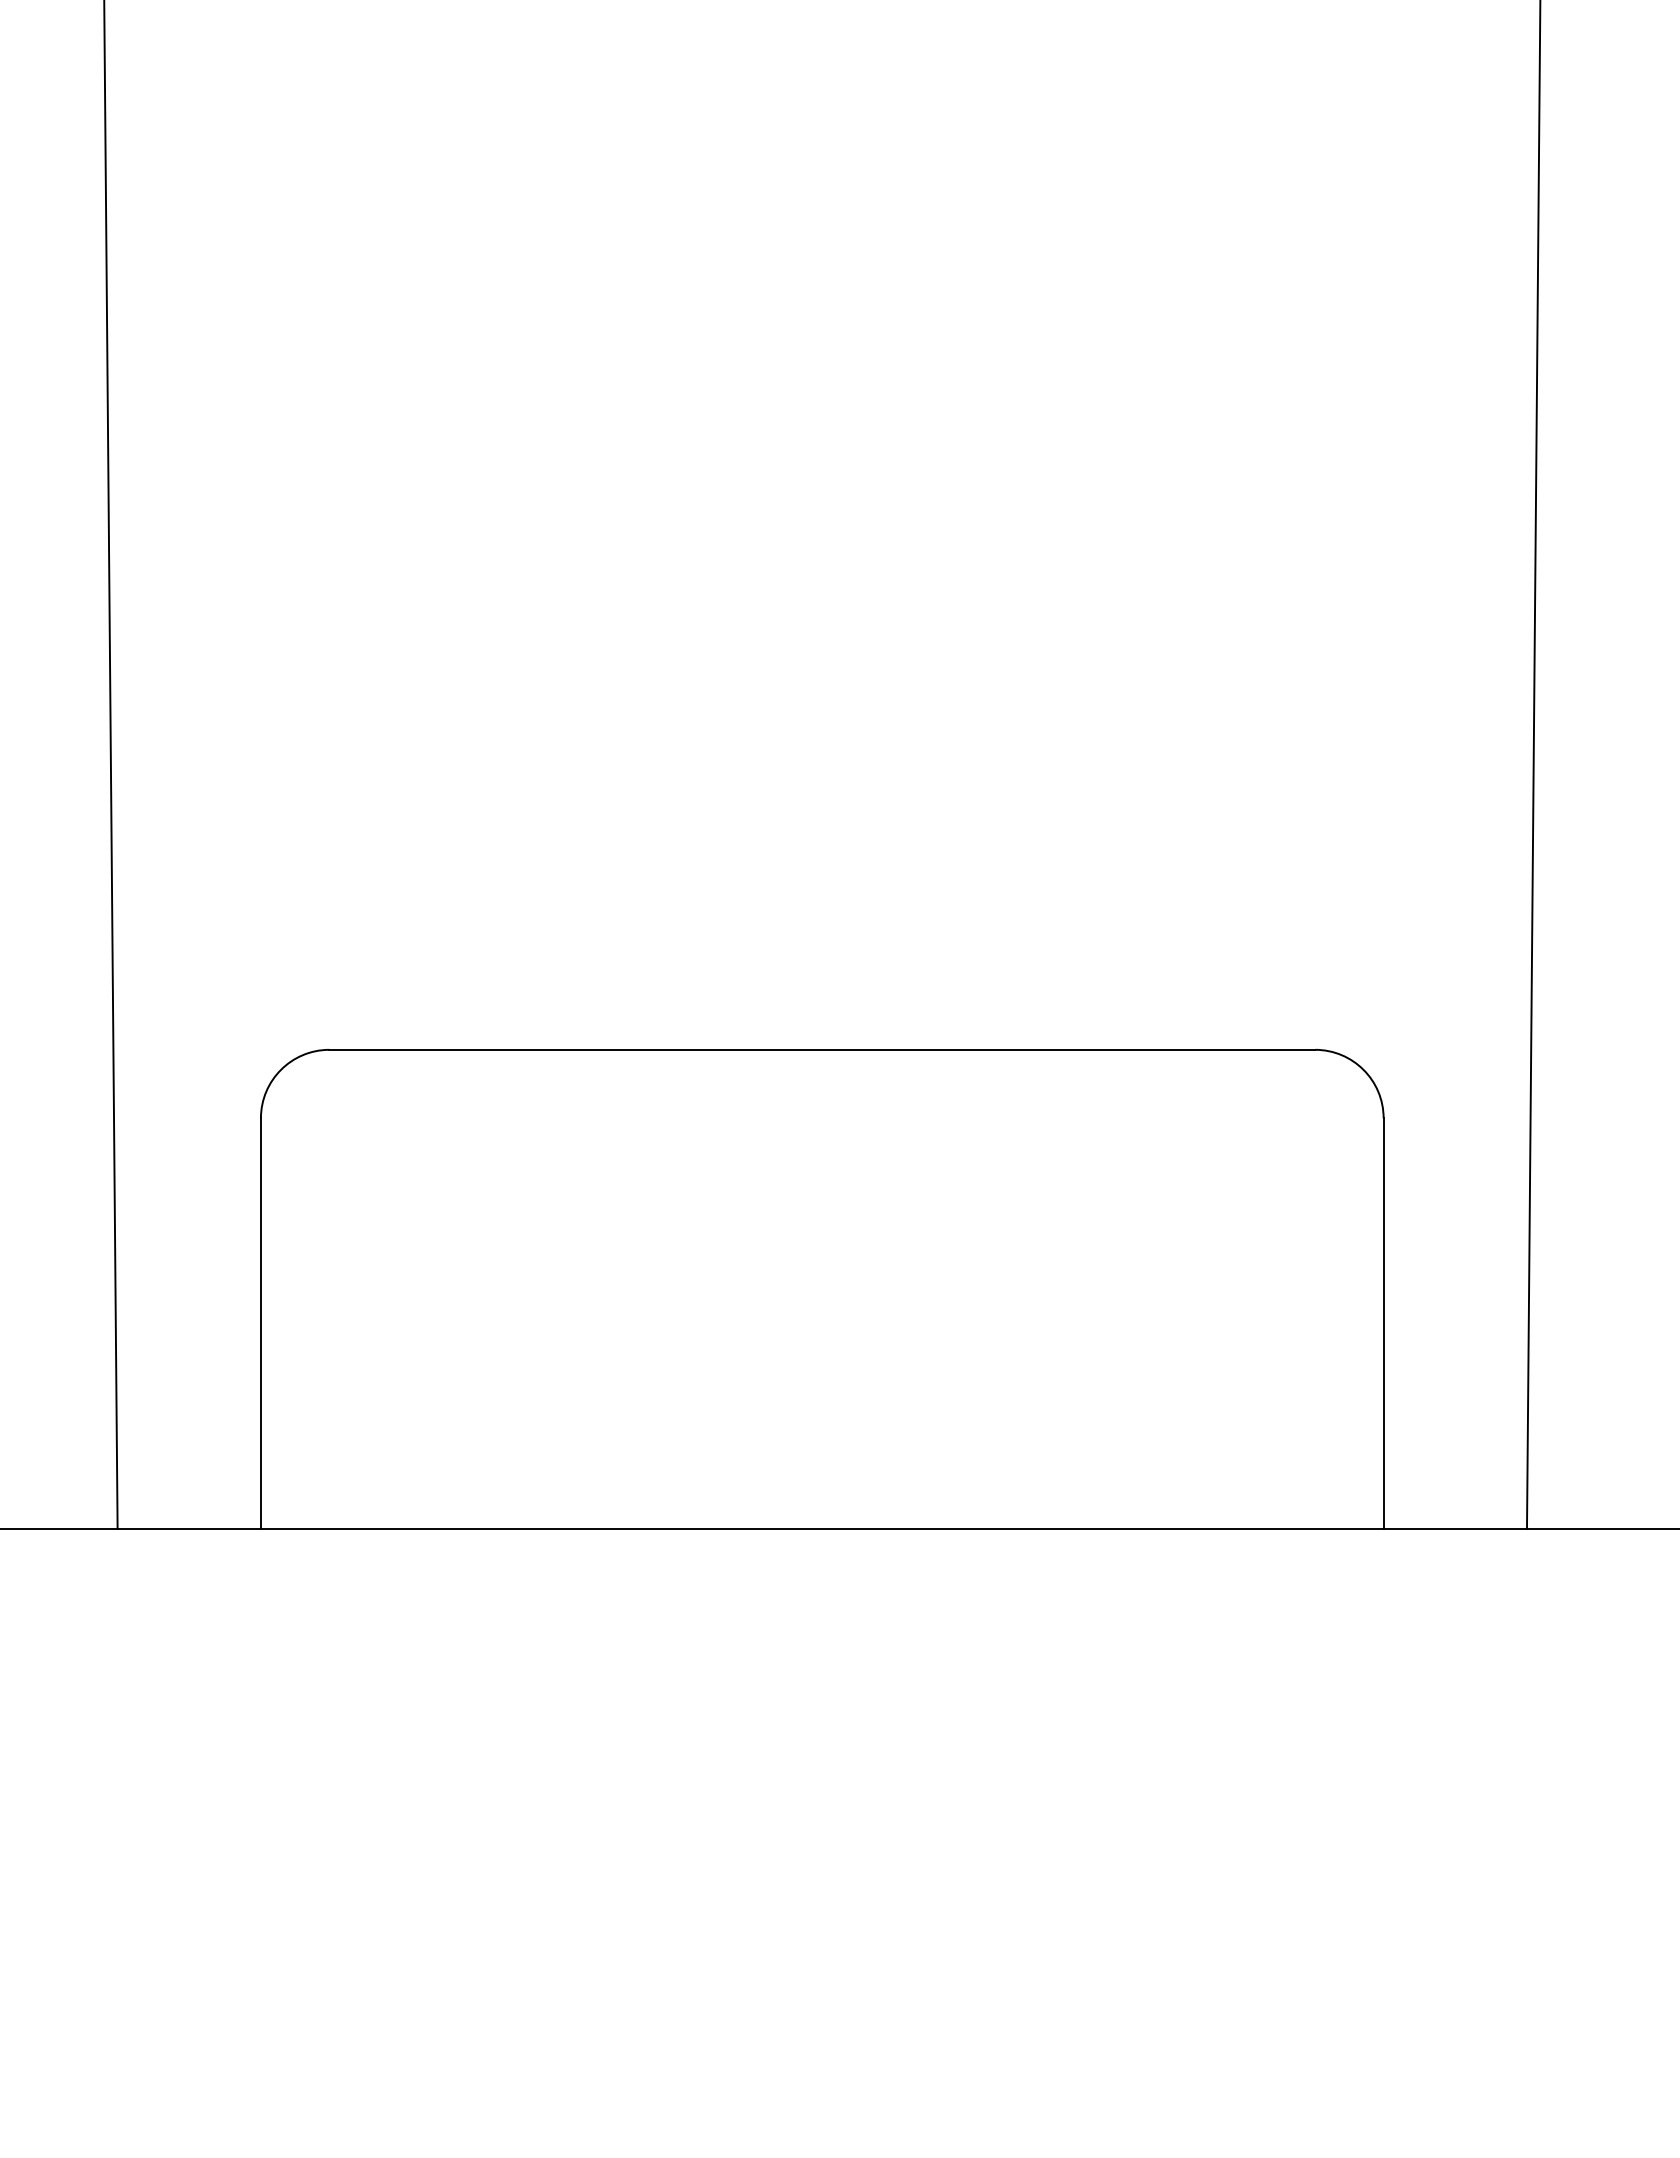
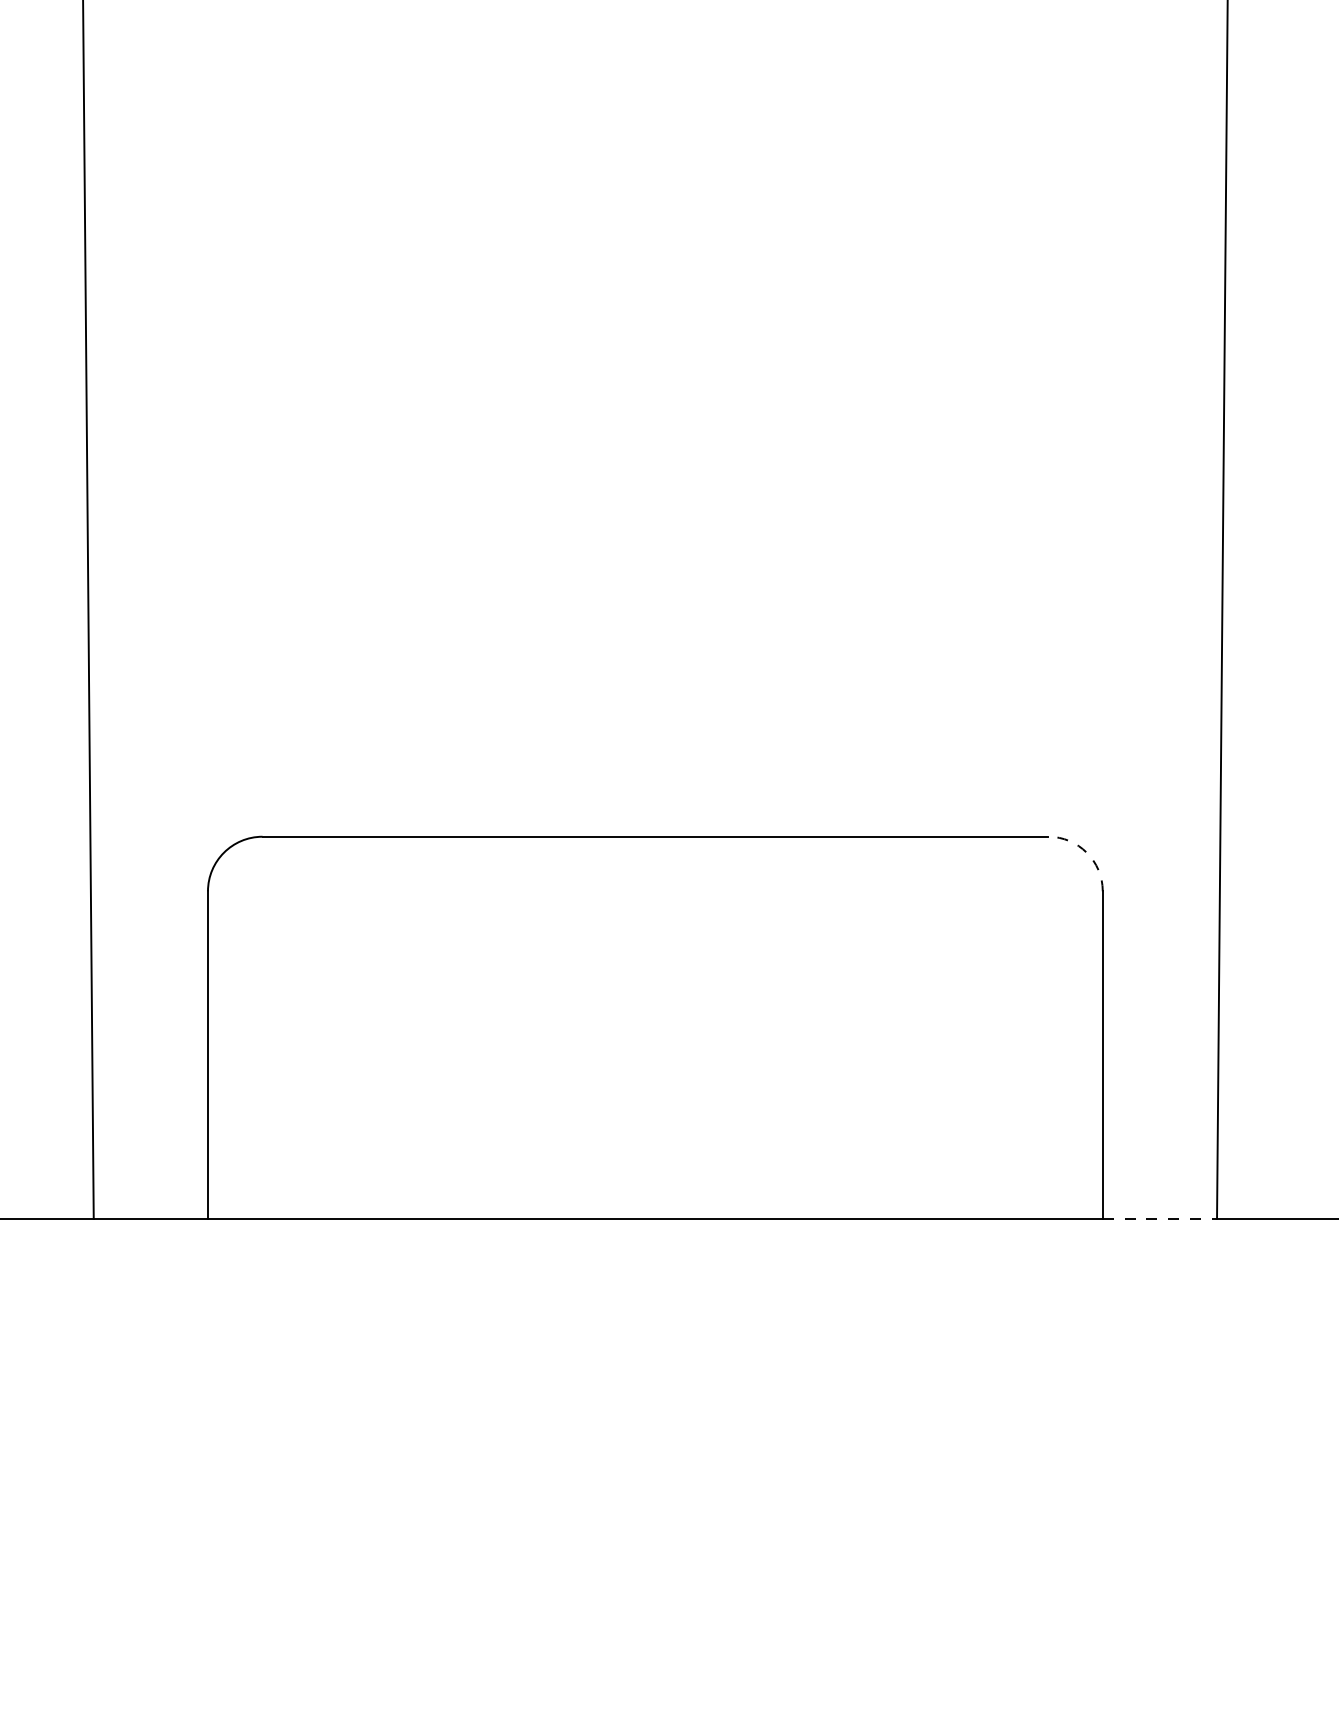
arc: (1363, 1069) -> (1086, 852), solid -> dashed
line: (1456, 1528) -> (1160, 1218), solid -> dashed

